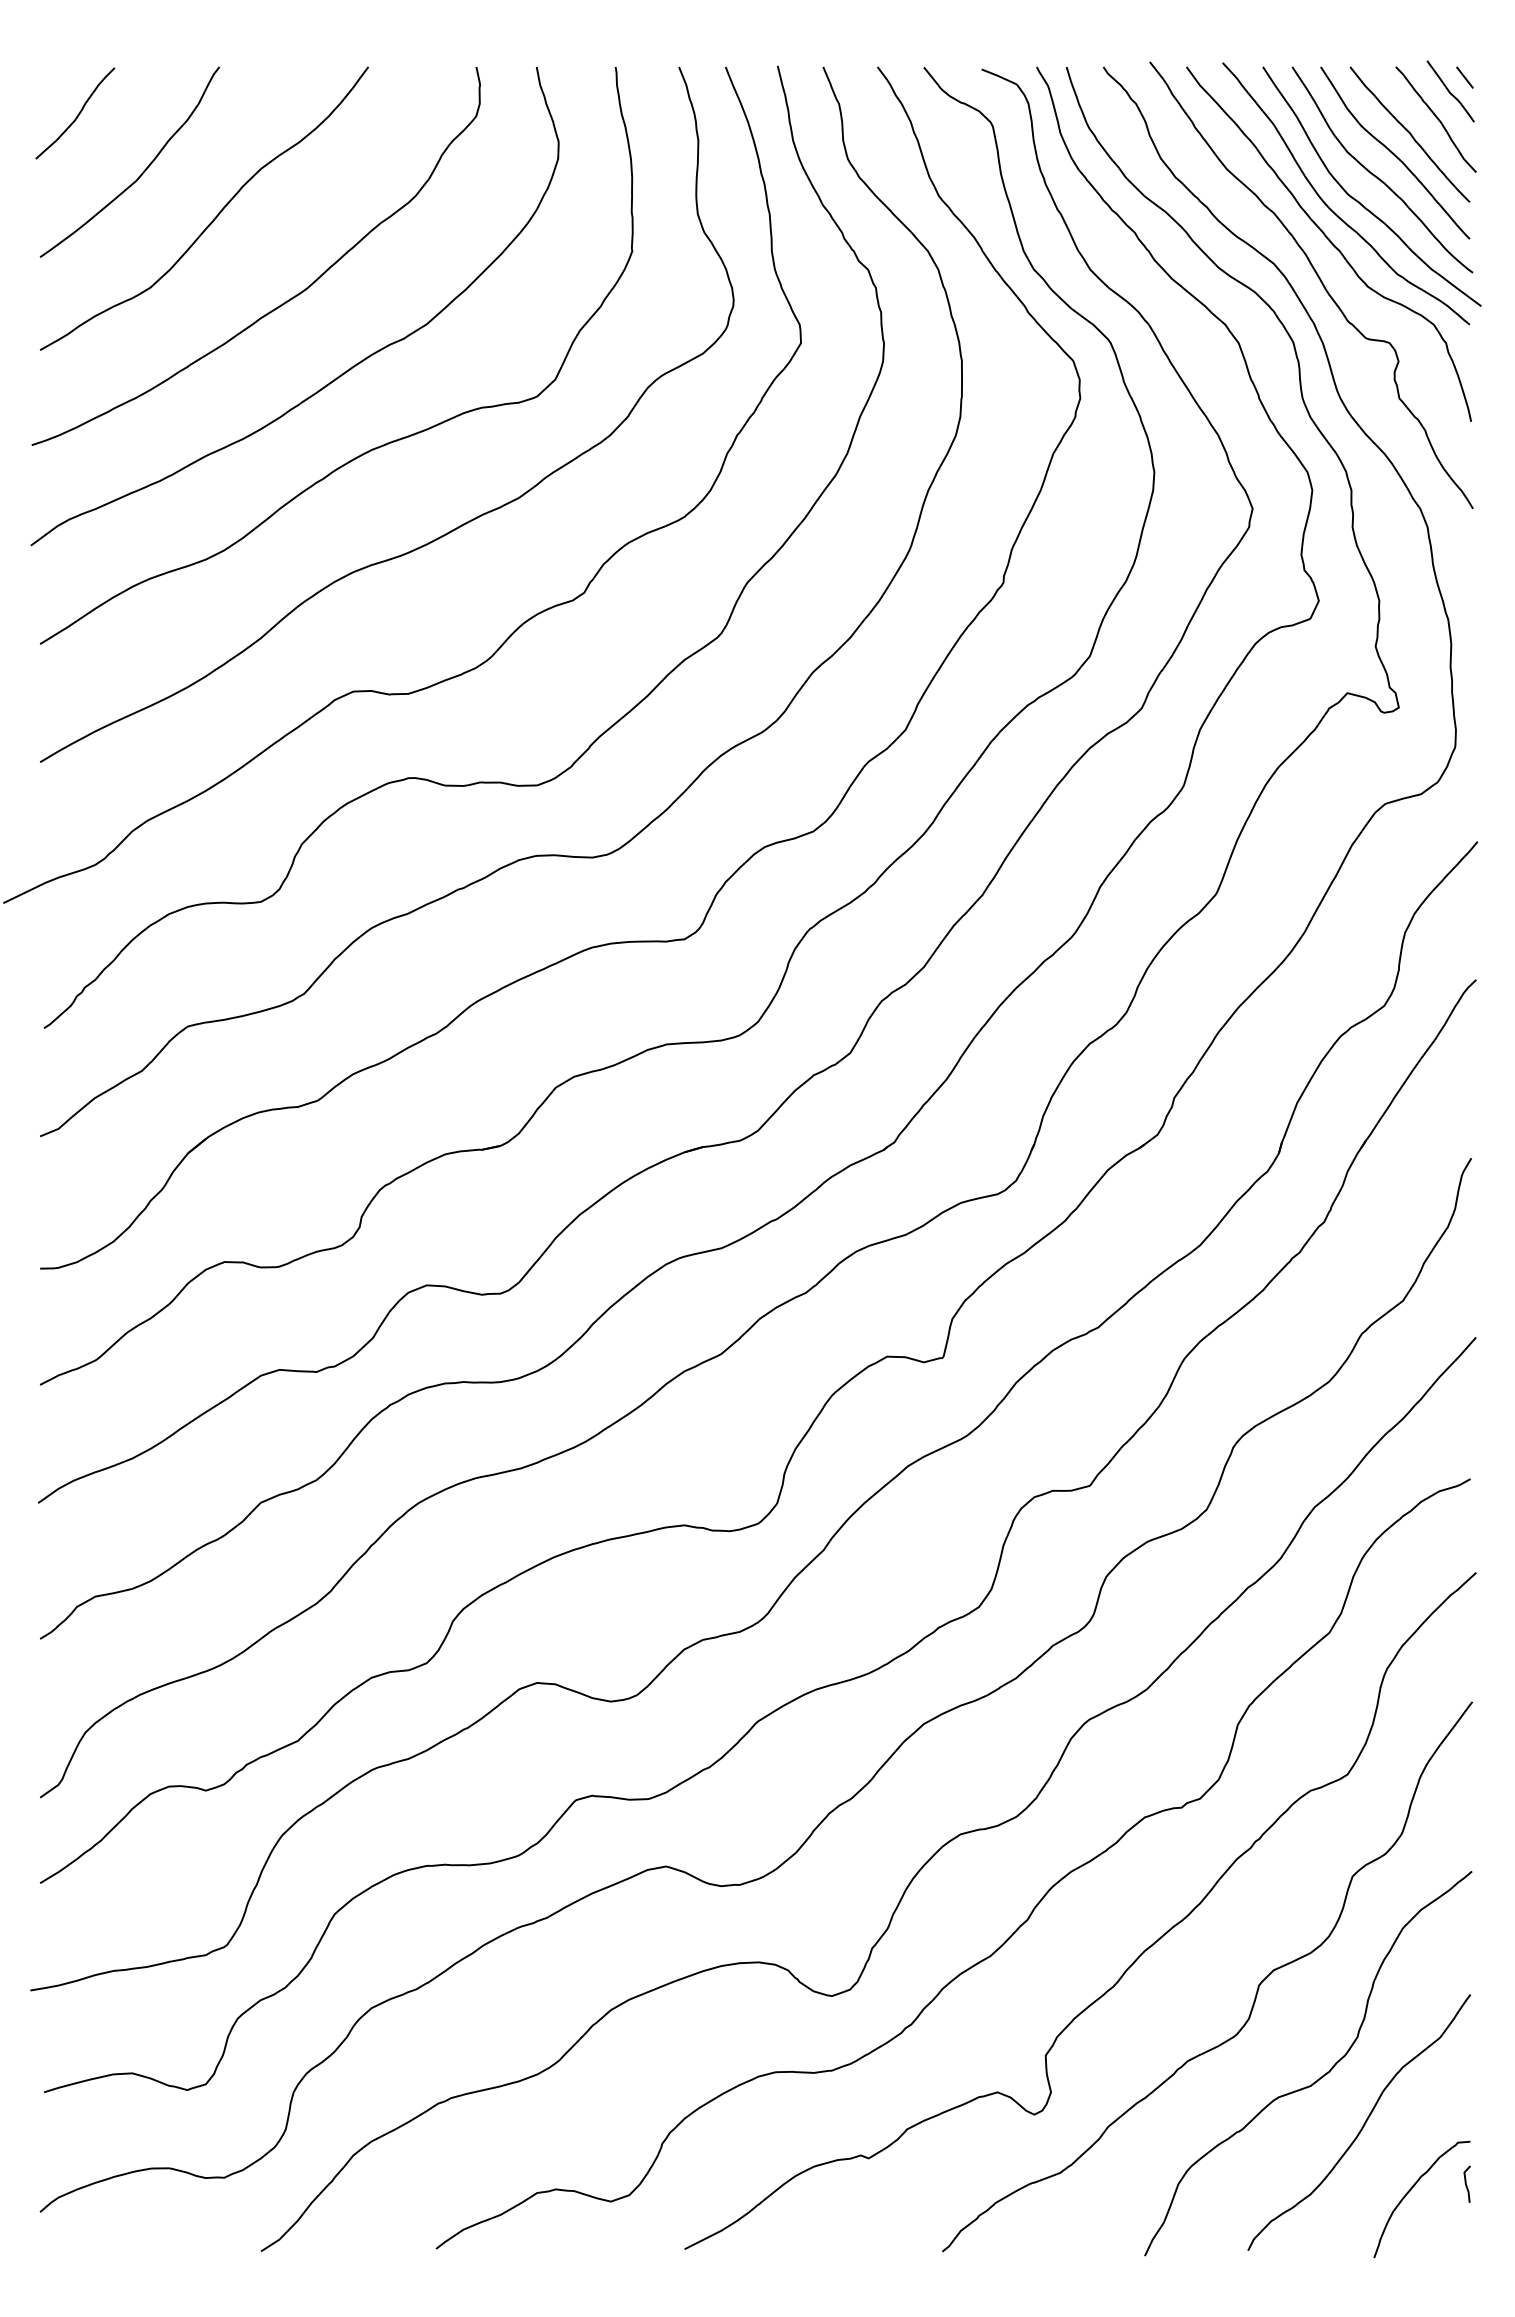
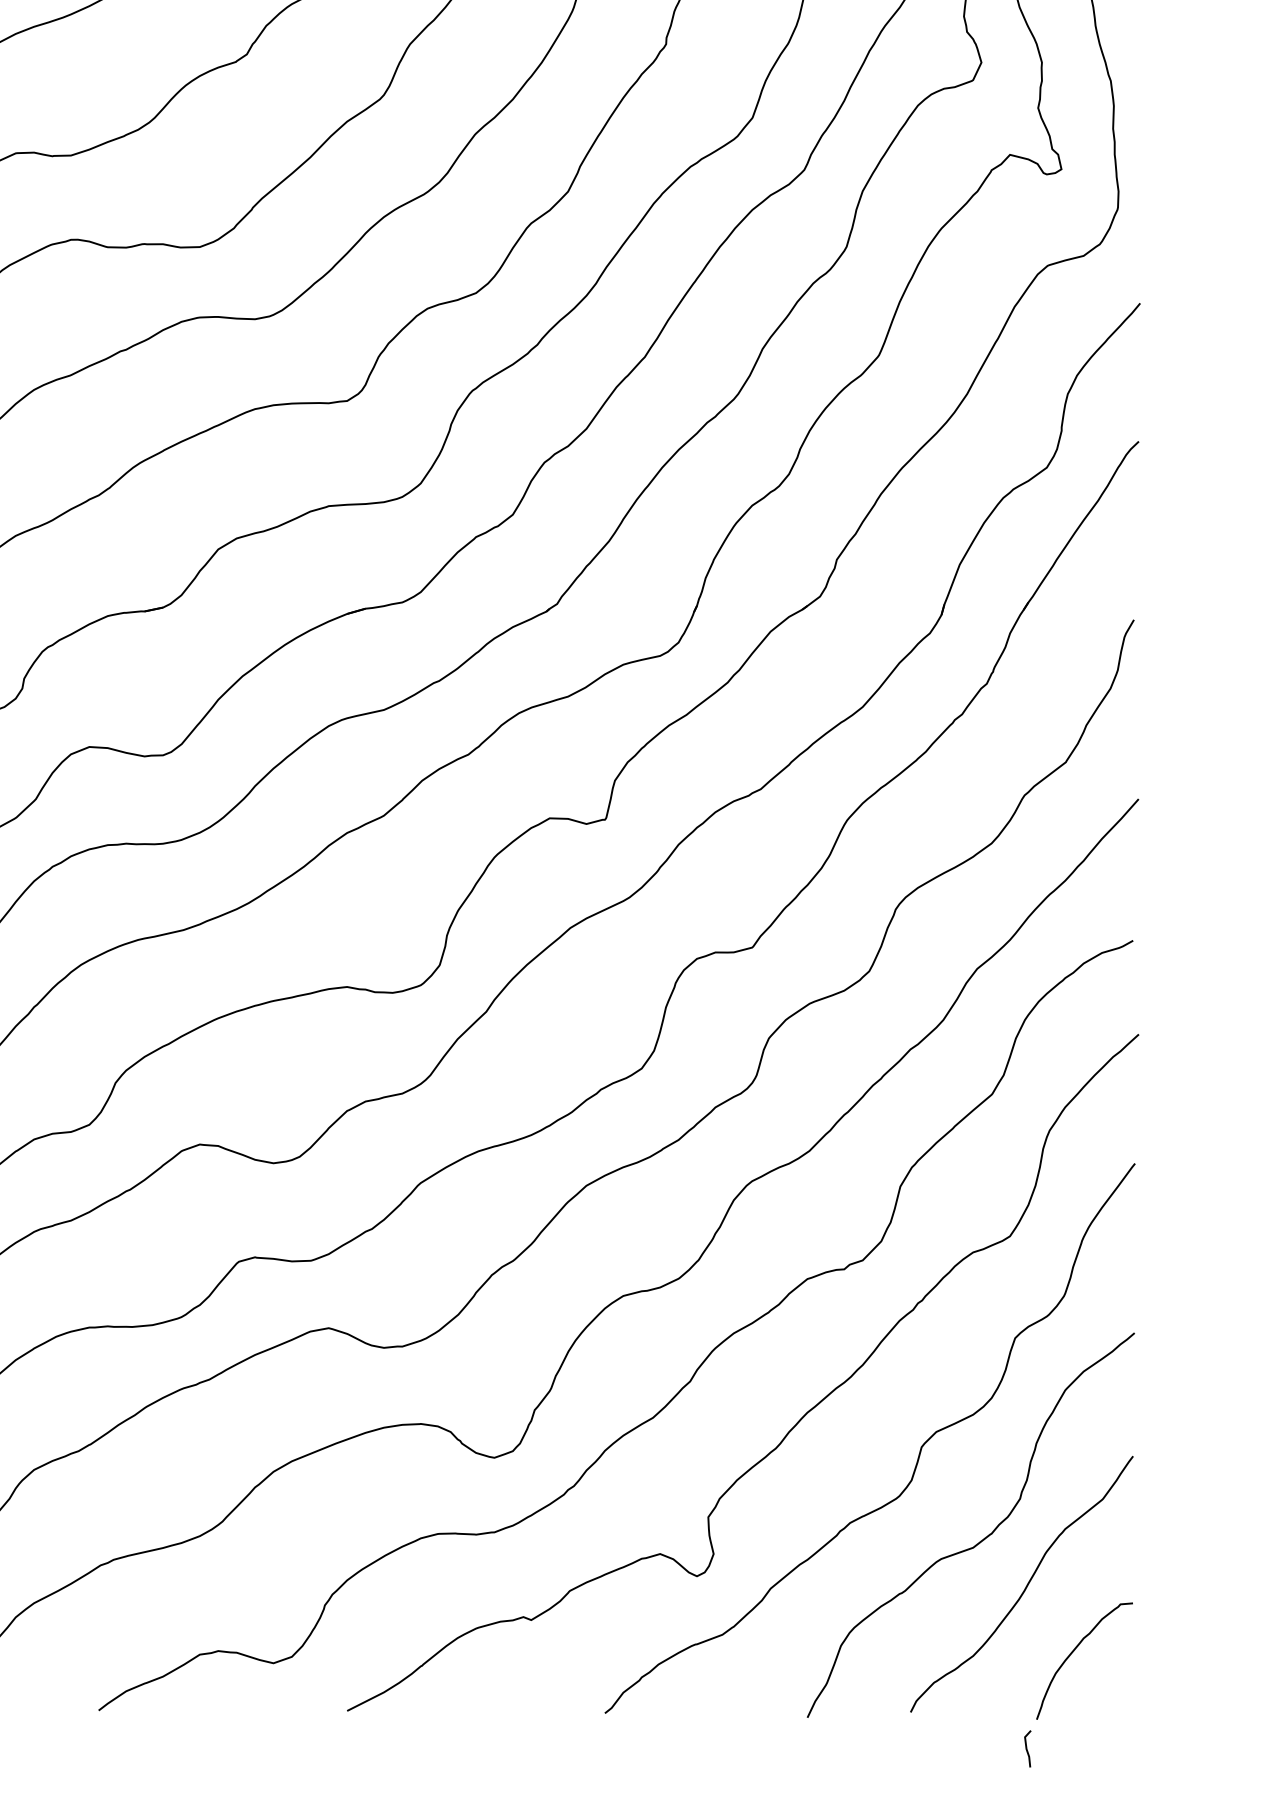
line: (1466, 2183) -> (1027, 1748), moved

